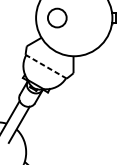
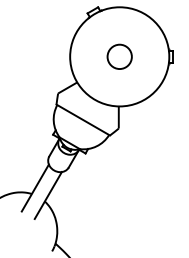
circle: (57, 17) -> (119, 56), moved
line: (46, 67) -> (83, 120), dashed -> solid

